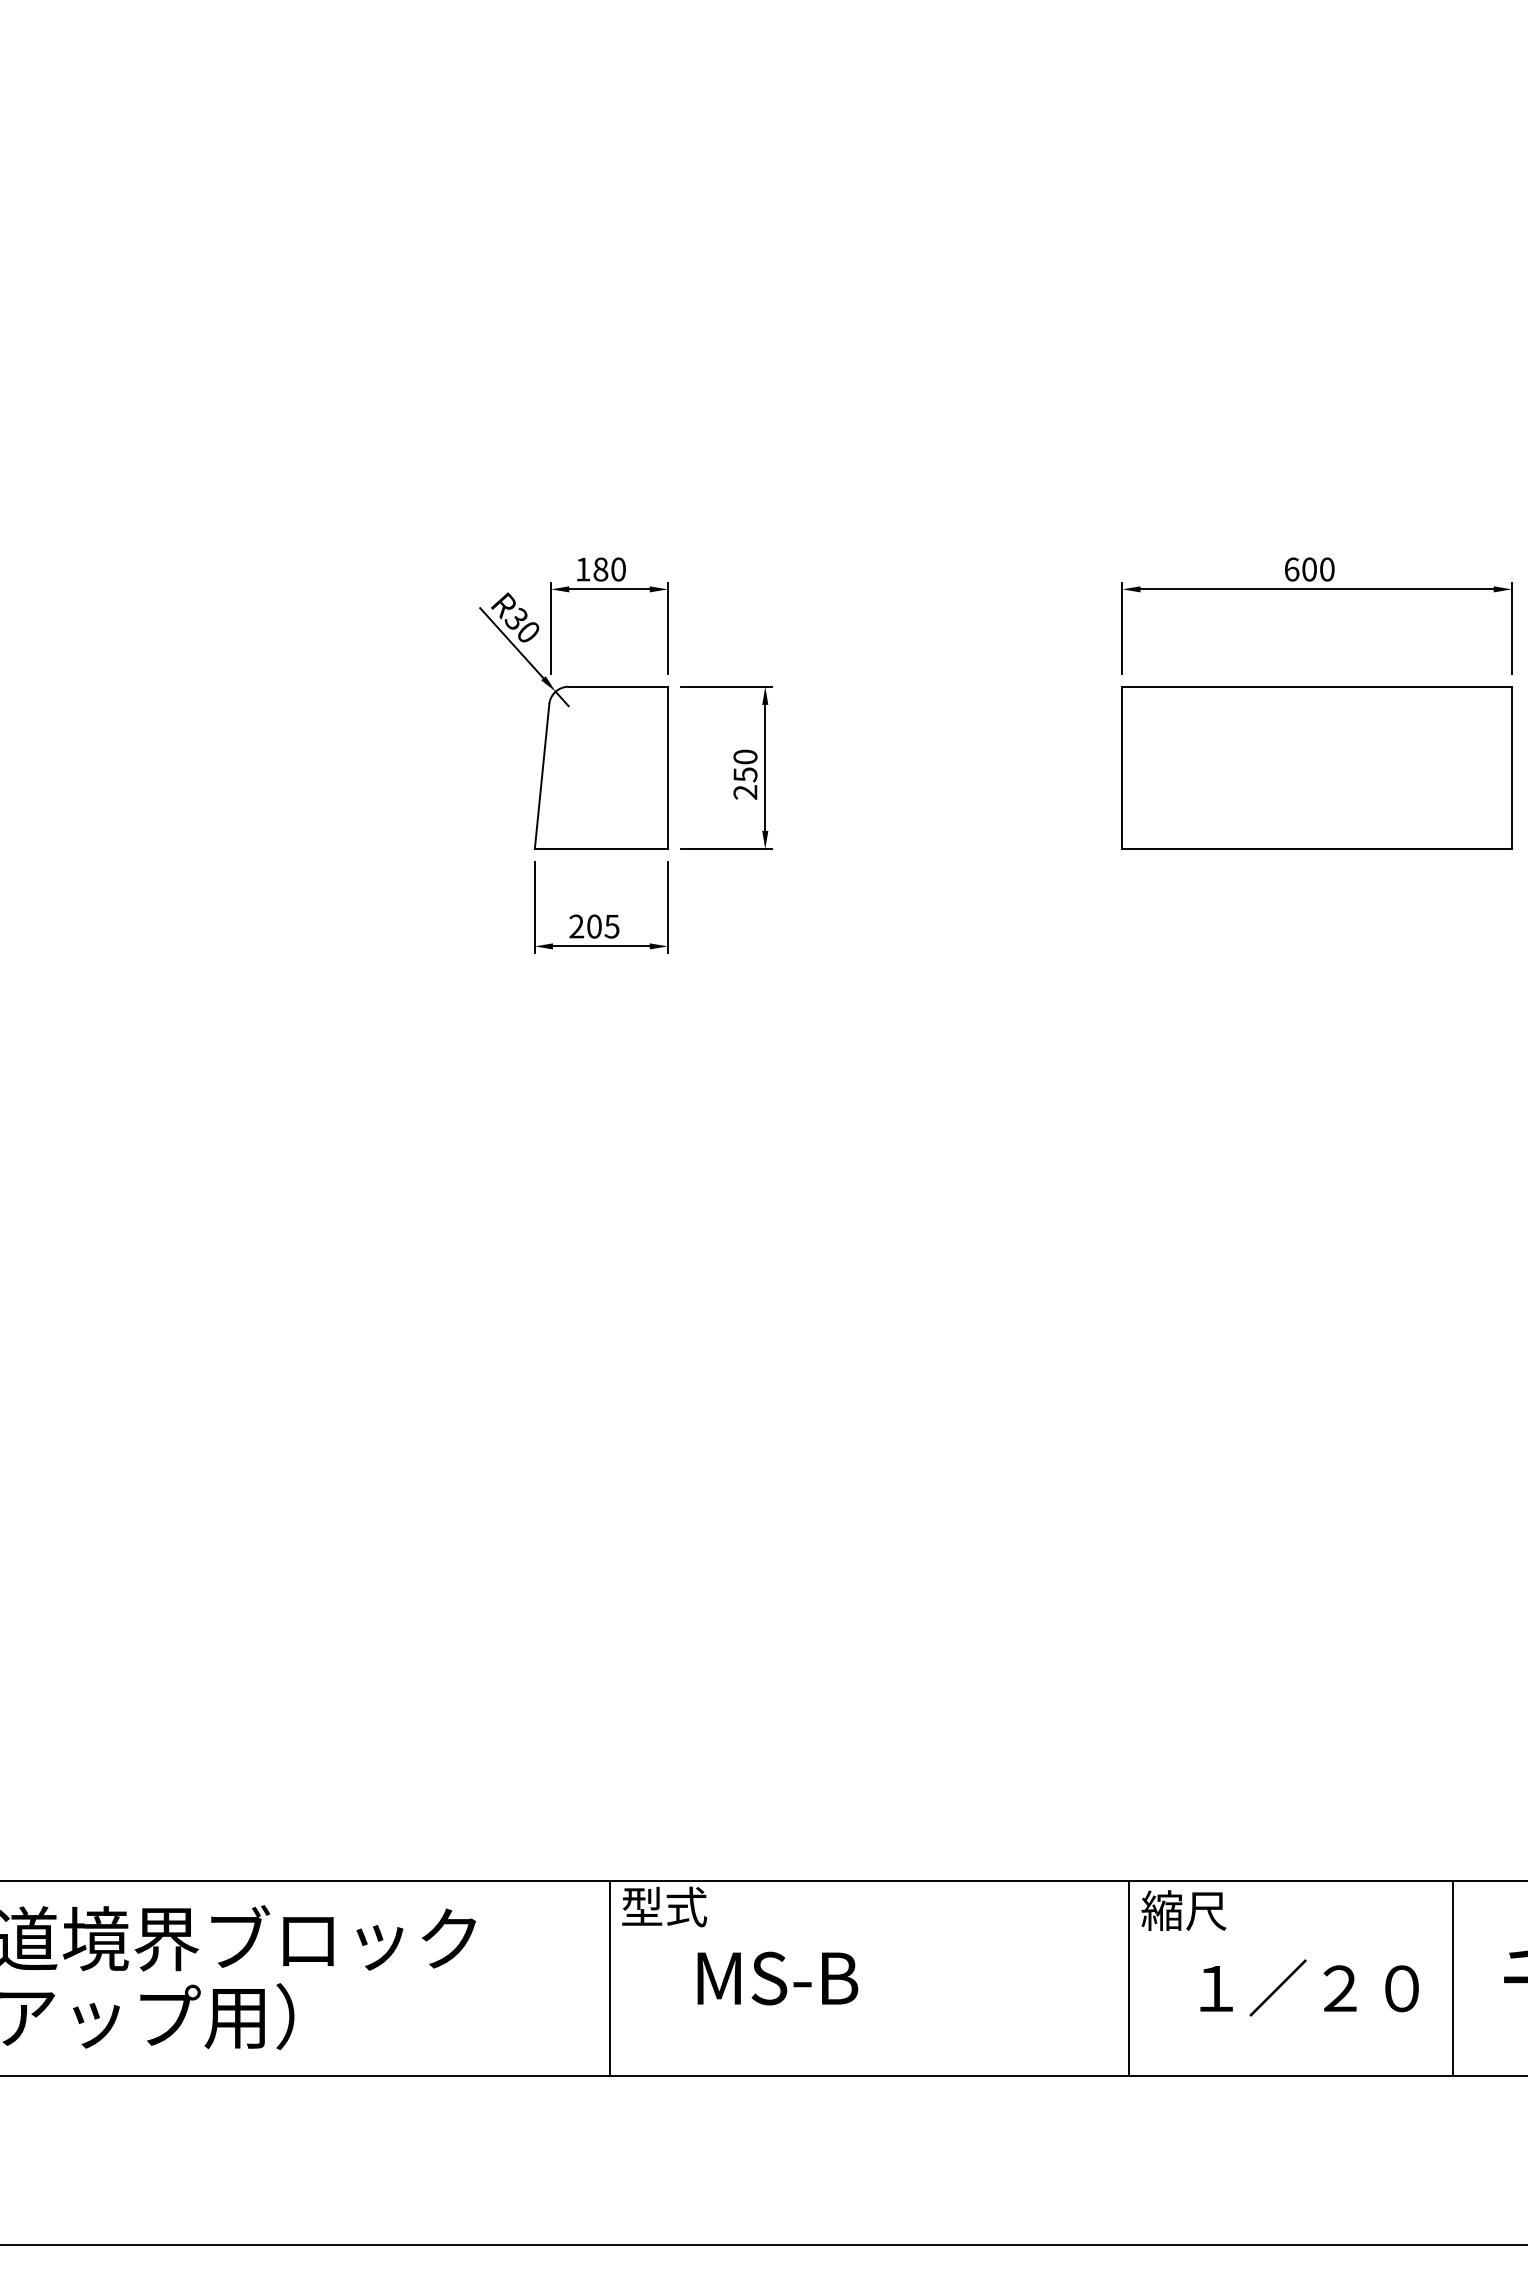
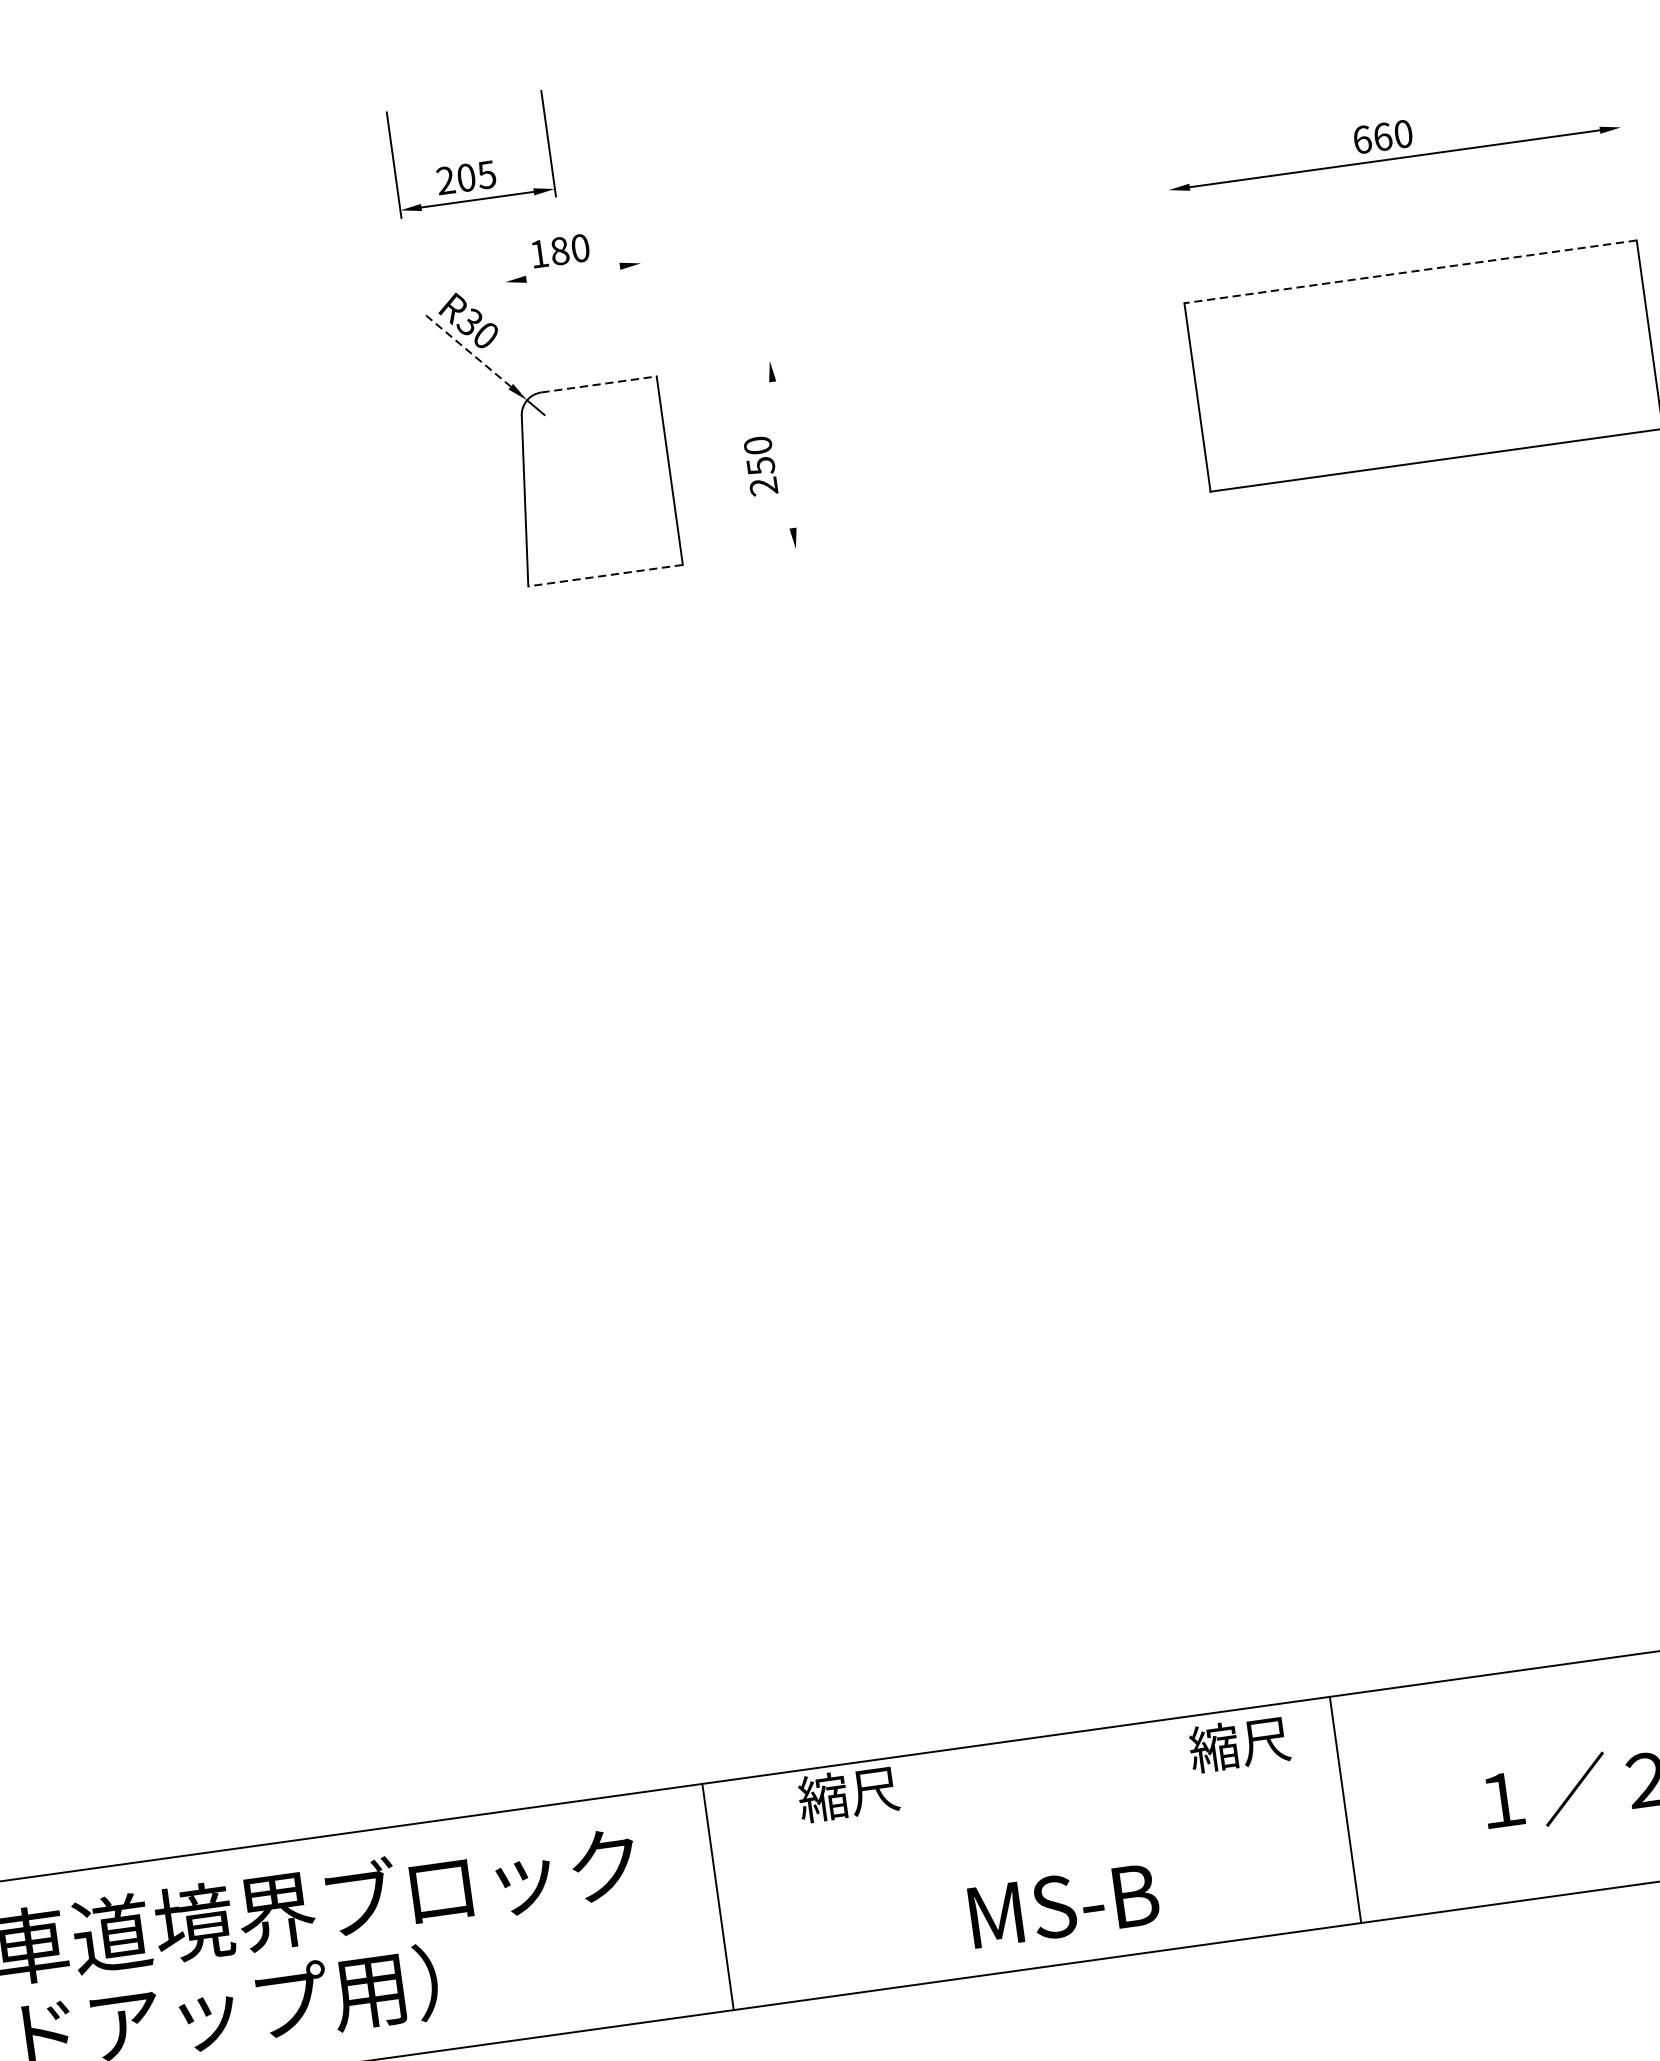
text: (1309, 569) -> (1382, 136), 600 -> 660
line: (609, 589) -> (573, 272), removed
line: (551, 627) -> (511, 326), removed
line: (667, 627) -> (646, 307), removed
line: (1122, 627) -> (1175, 234), removed
line: (1511, 627) -> (1626, 171), removed
line: (512, 643) -> (469, 351), solid -> dashed
line: (618, 686) -> (599, 384), solid -> dashed
line: (725, 686) -> (723, 366), removed
line: (1317, 686) -> (1410, 271), solid -> dashed
line: (765, 767) -> (783, 454), removed
line: (601, 849) -> (605, 576), solid -> dashed
line: (725, 849) -> (749, 556), removed
part: (598, 915) -> (469, 164), moved
text: (664, 1906) -> (849, 1793), 型式 -> 縮尺
text: (1183, 1910) -> (1238, 1744), moved
line: (609, 1978) -> (718, 1896), moved
text: (777, 1978) -> (1063, 1905), moved
line: (1128, 1978) -> (1345, 1809), moved

